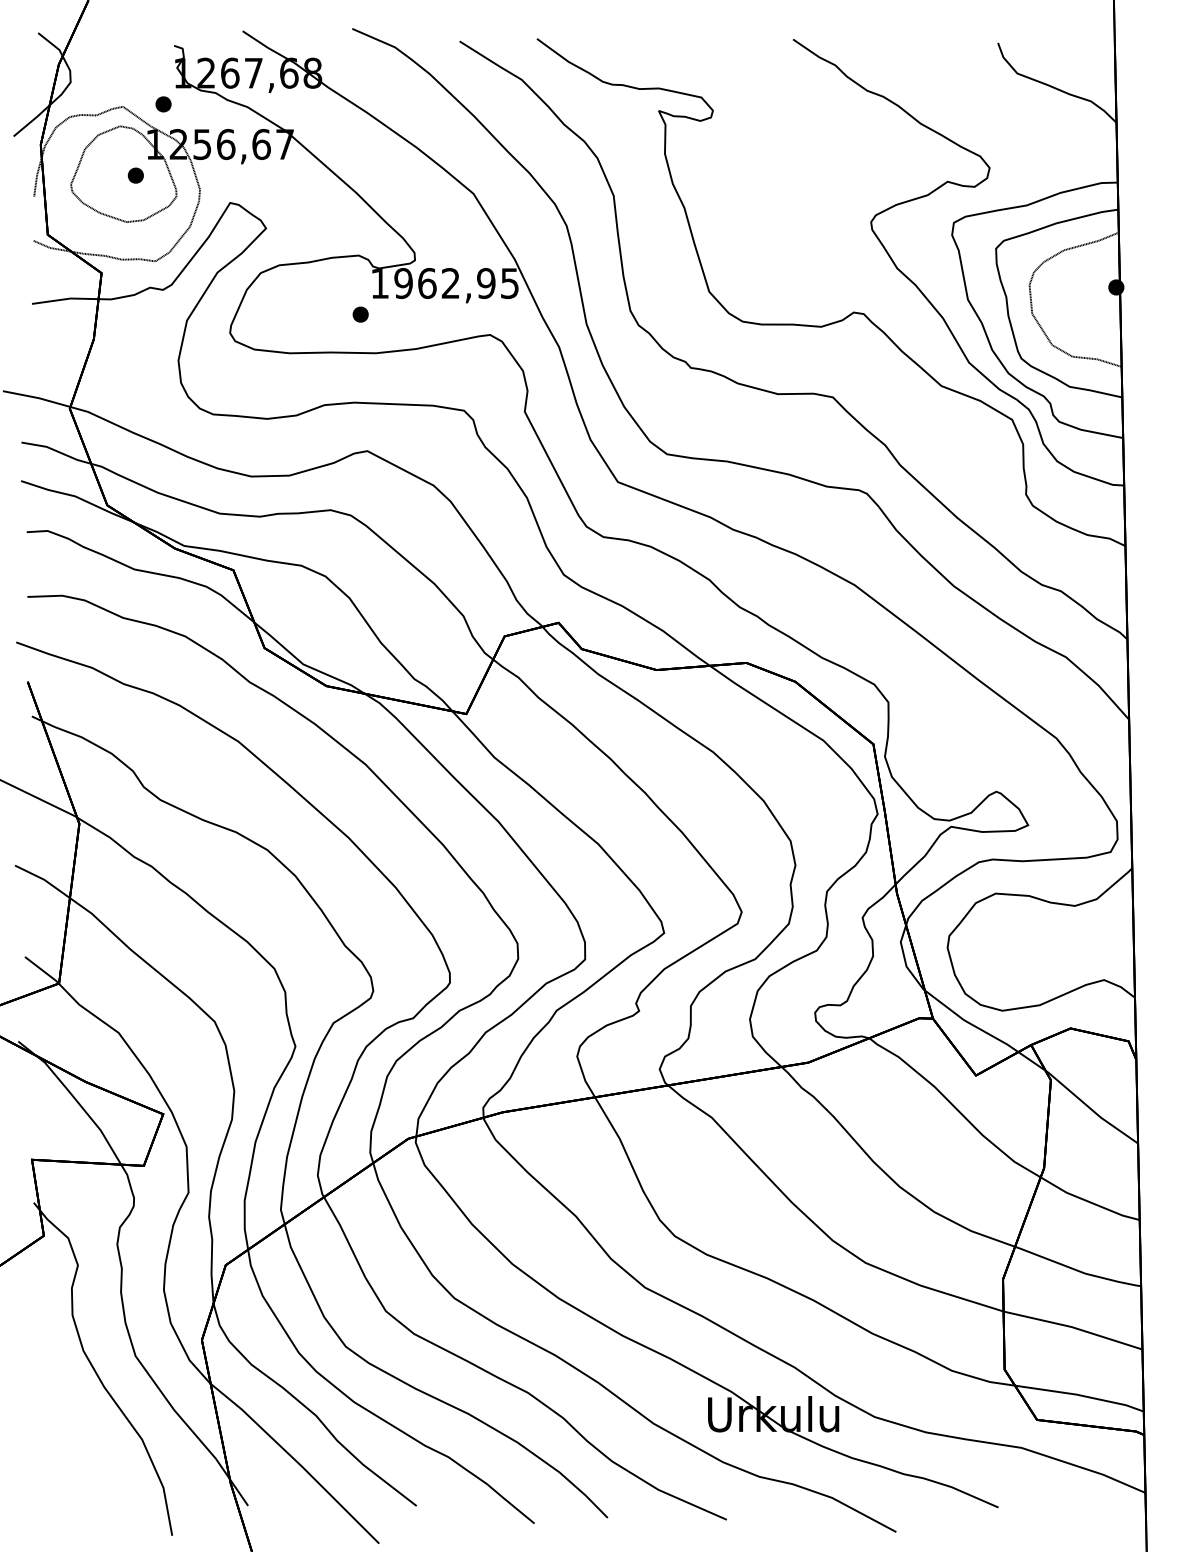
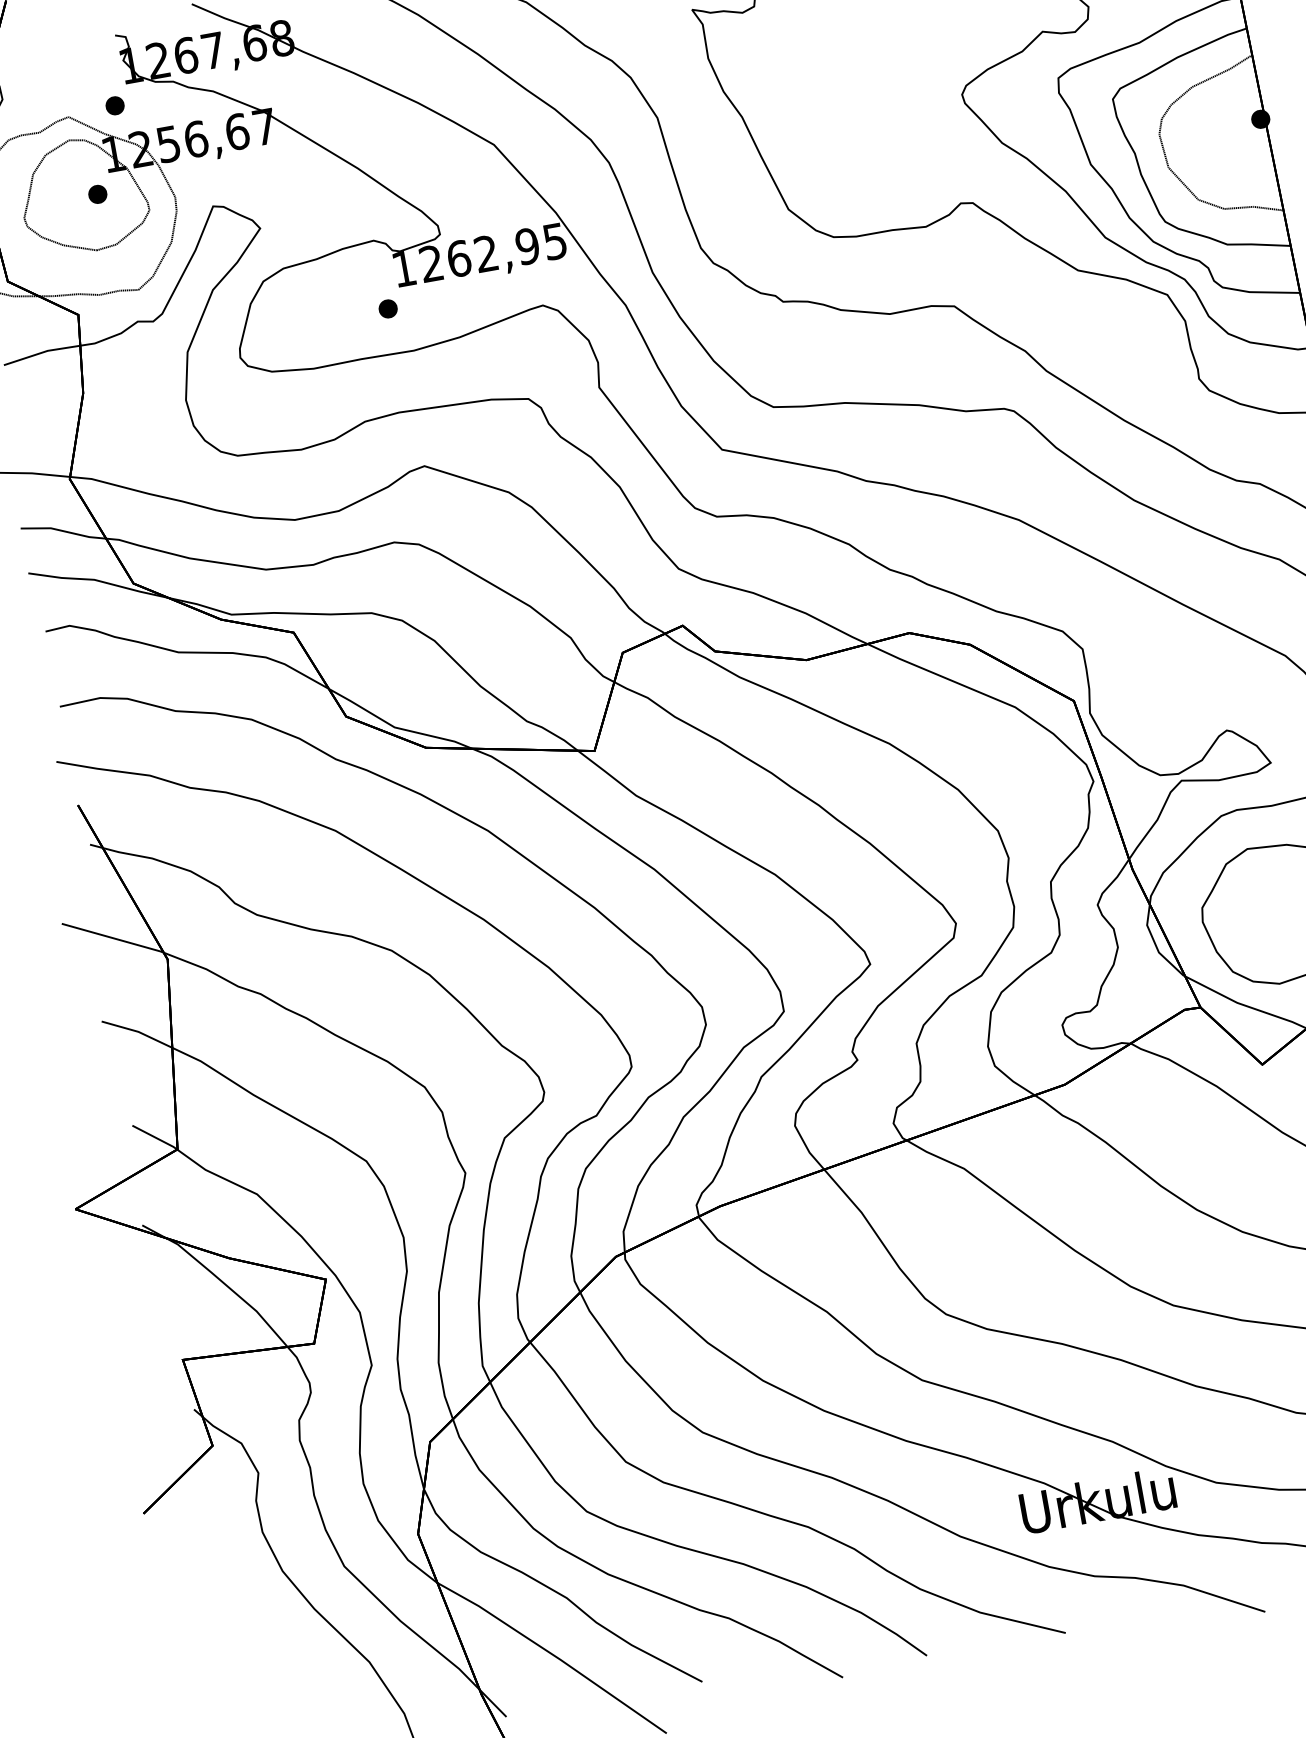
text: (403, 283) -> (431, 263), 1962,95 -> 1262,95

